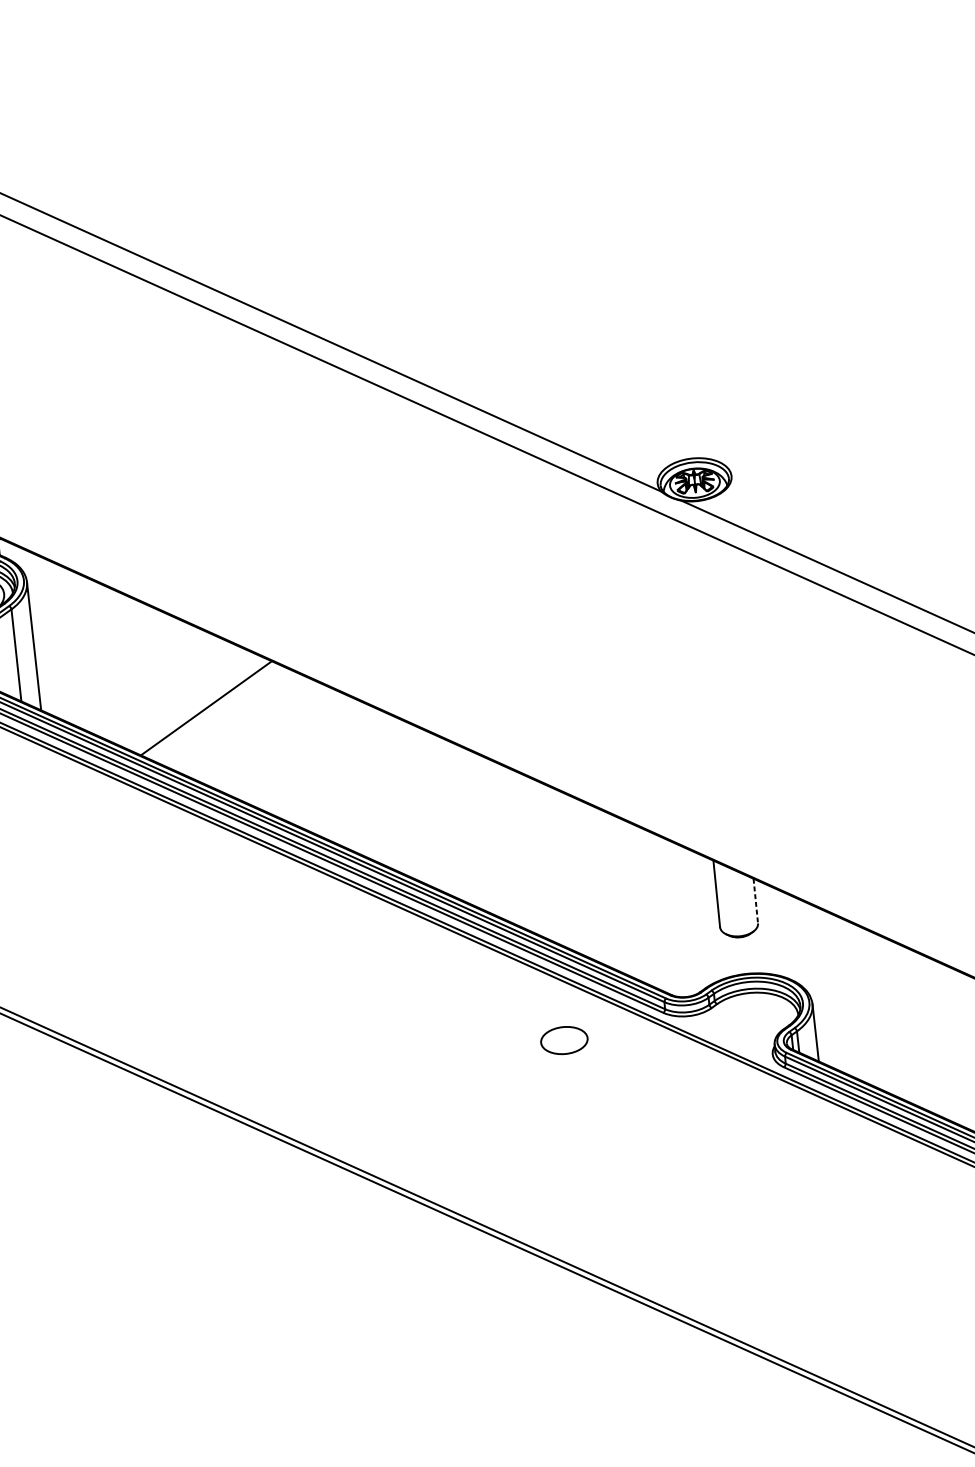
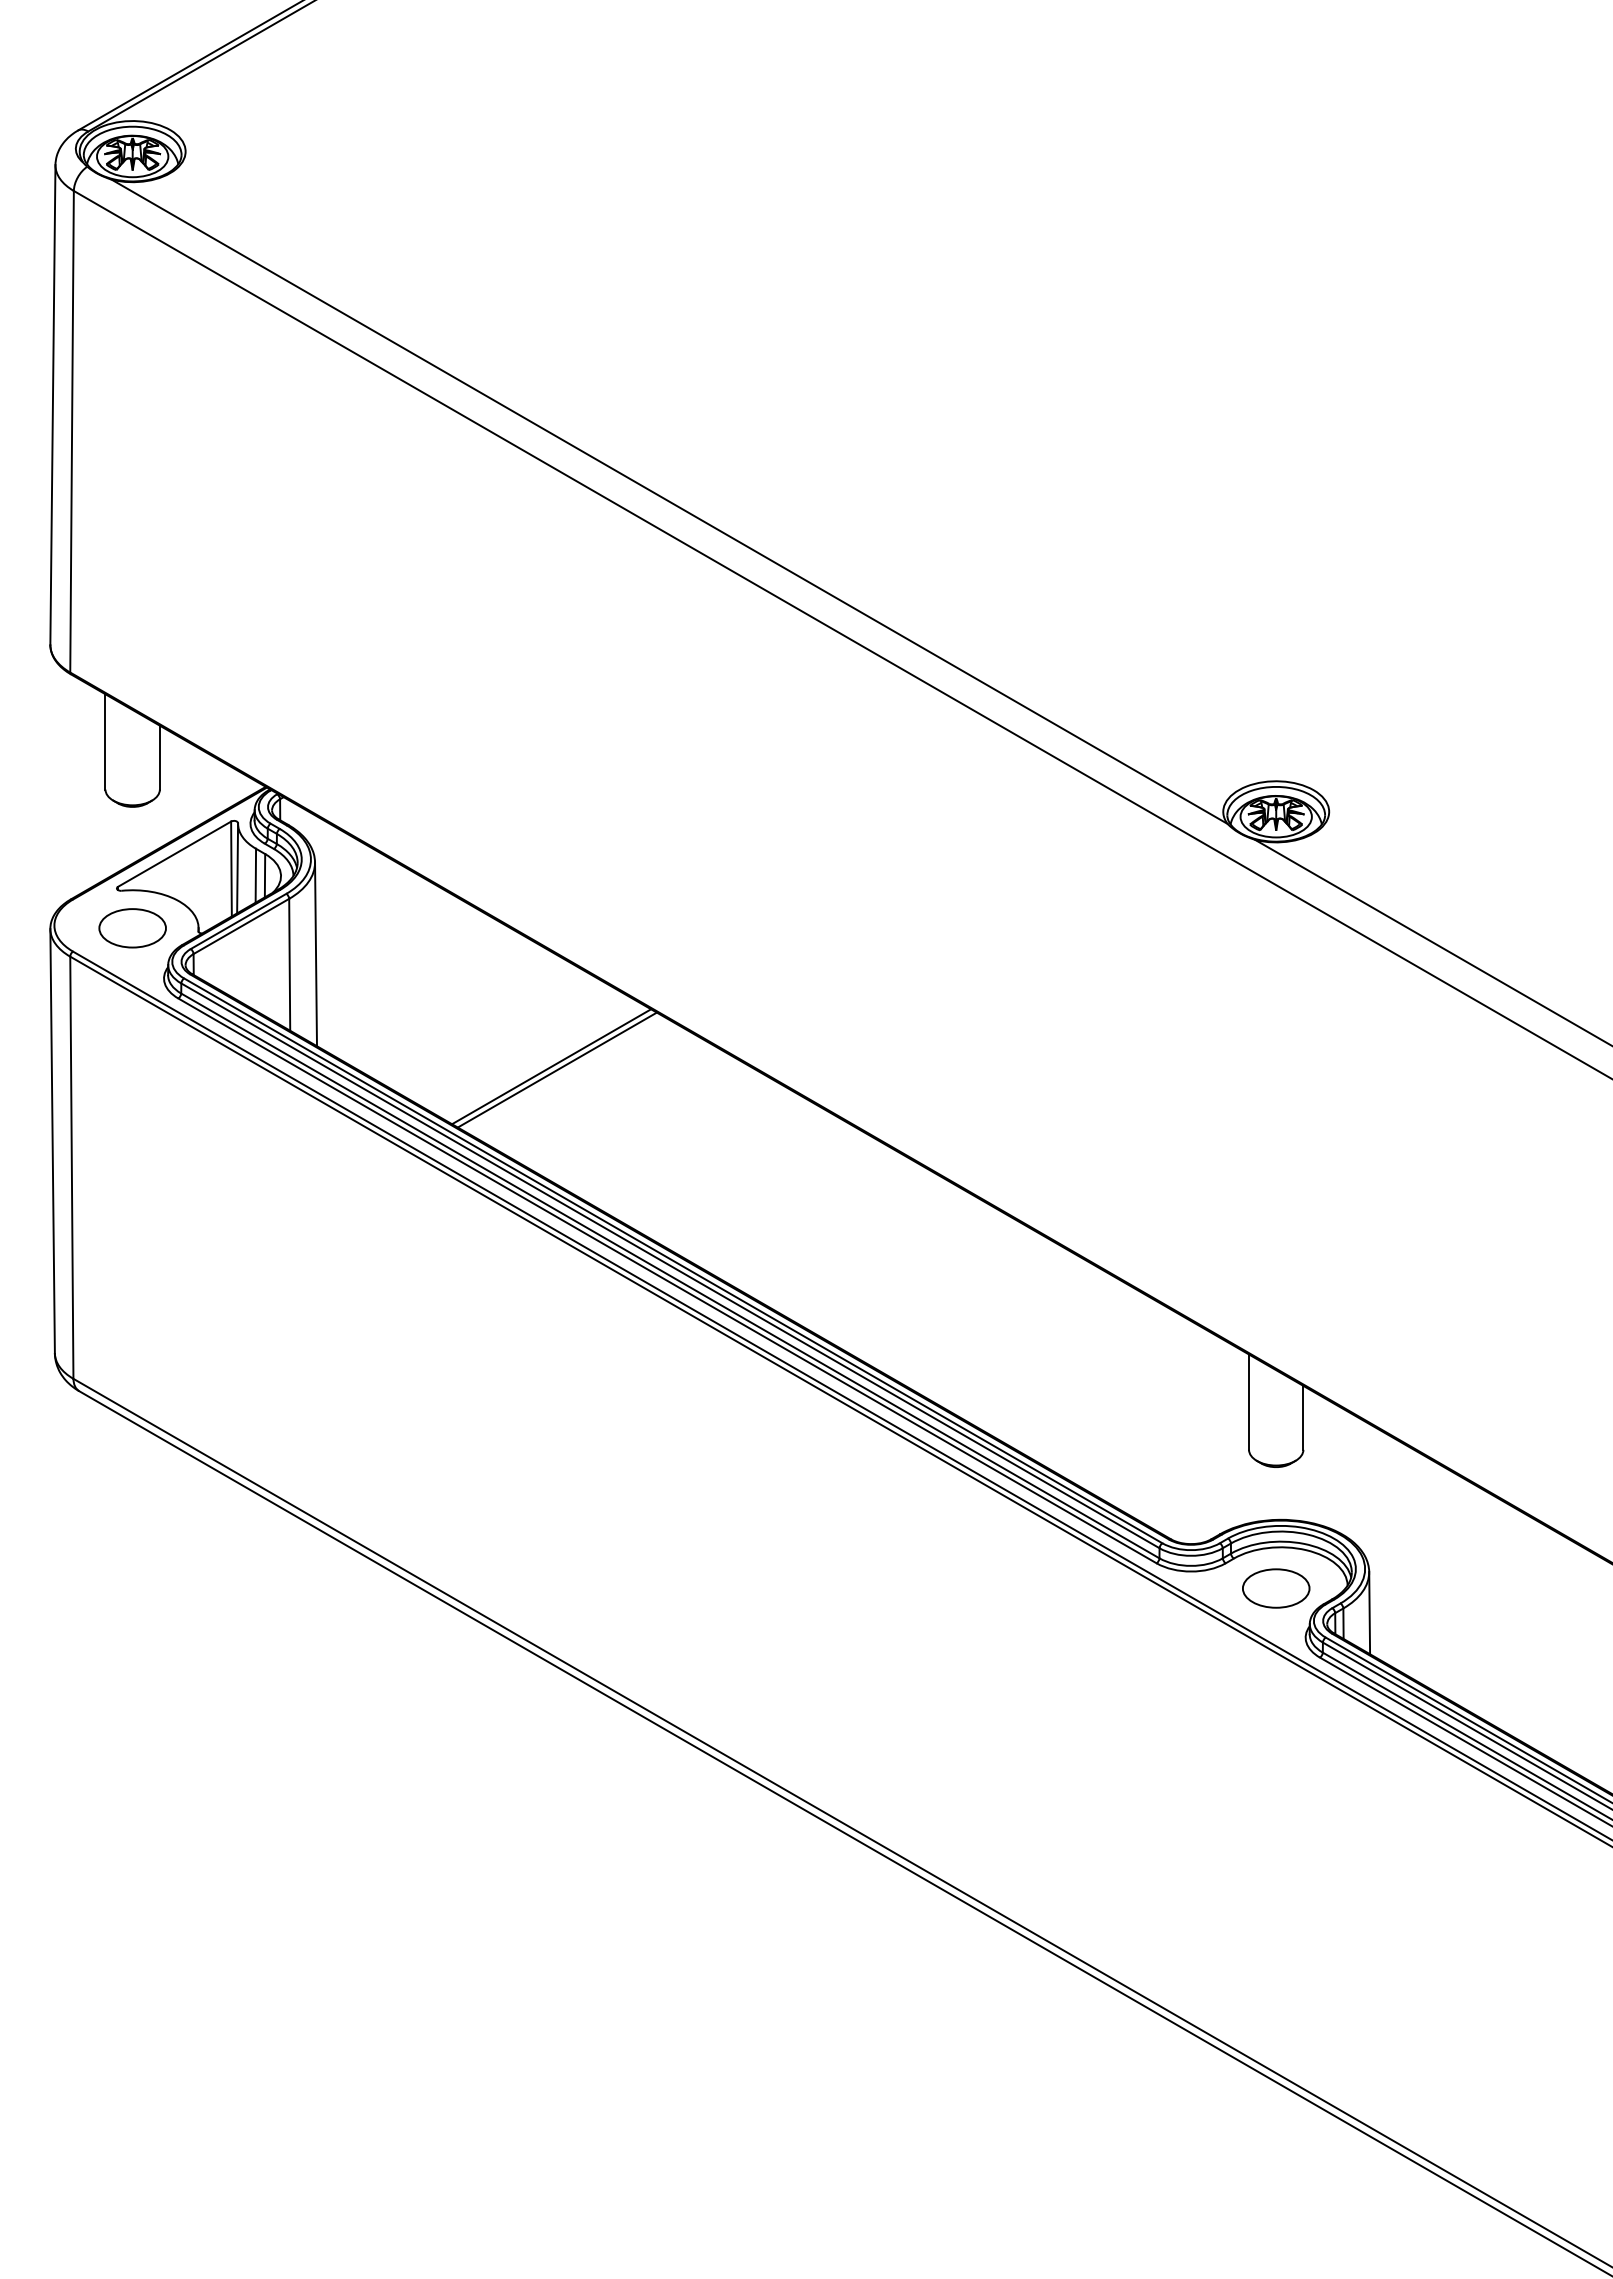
line: (210, 709) -> (556, 1069), added
line: (755, 900) -> (1303, 1417), dashed -> solid
part: (564, 1040) -> (1276, 1588), moved

